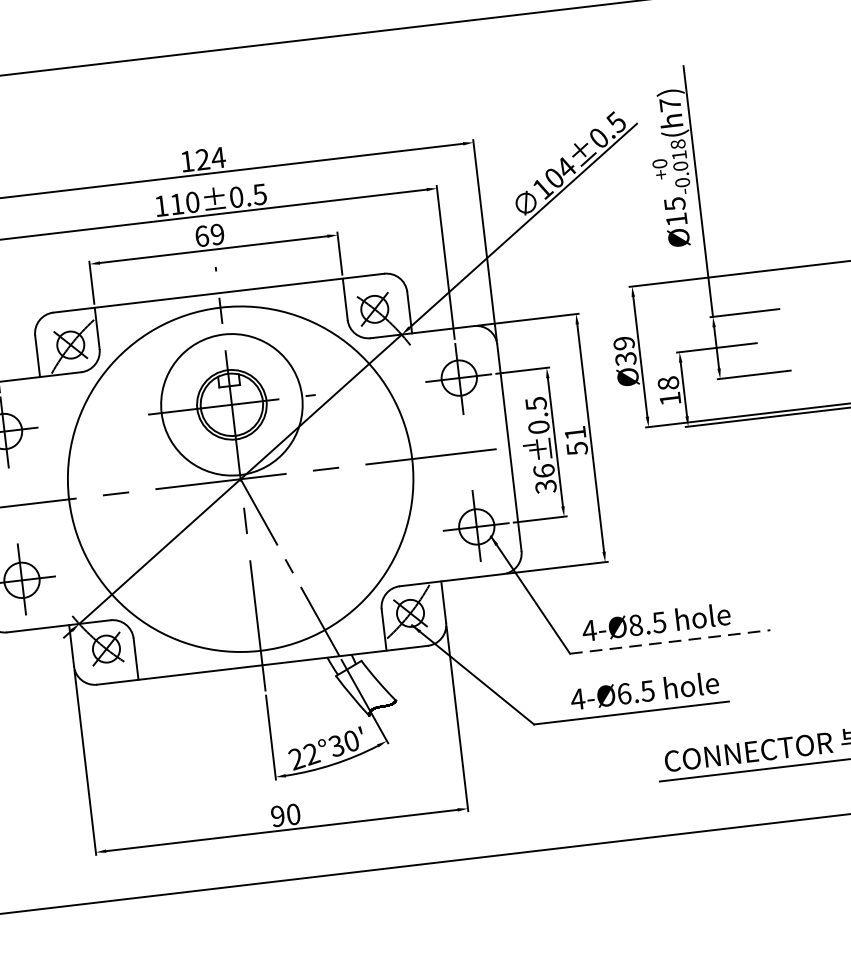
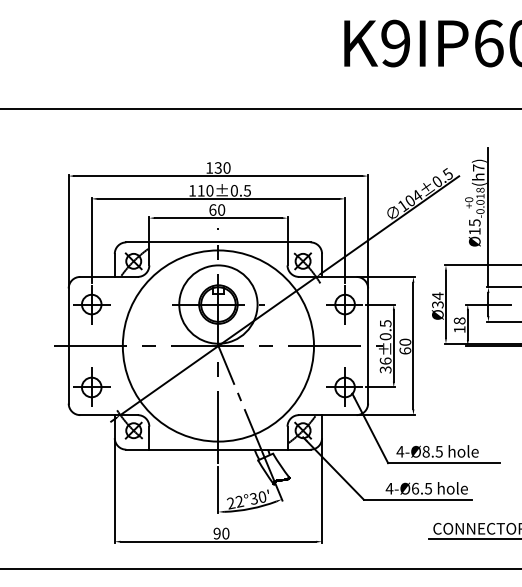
text: (210, 157) -> (222, 167), 124 -> 130
text: (217, 233) -> (221, 209), 69 -> 60
text: (623, 342) -> (437, 295), 39 -> 34
text: (576, 440) -> (405, 346), 51 -> 60
line: (669, 642) -> (443, 463), dashed -> solid

